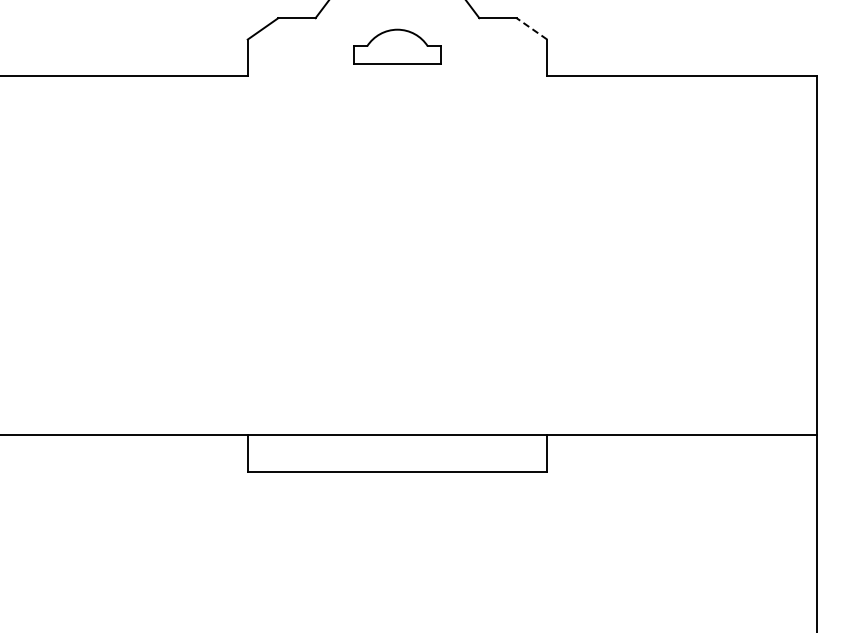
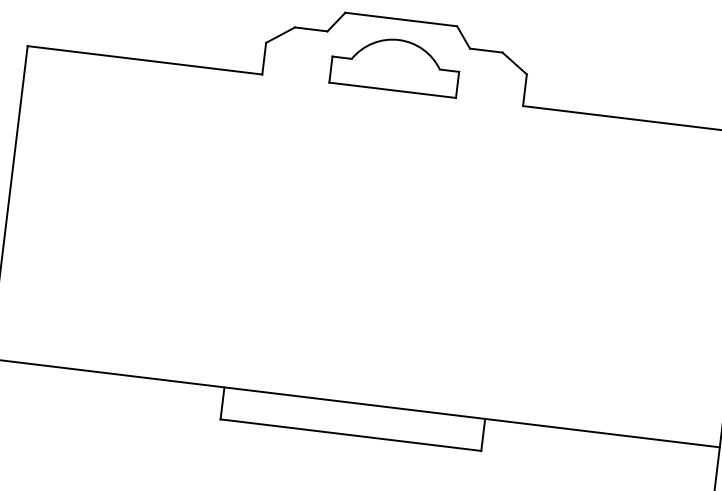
line: (531, 28) -> (514, 63), dashed -> solid
part: (397, 46) -> (395, 64), size x1.67

